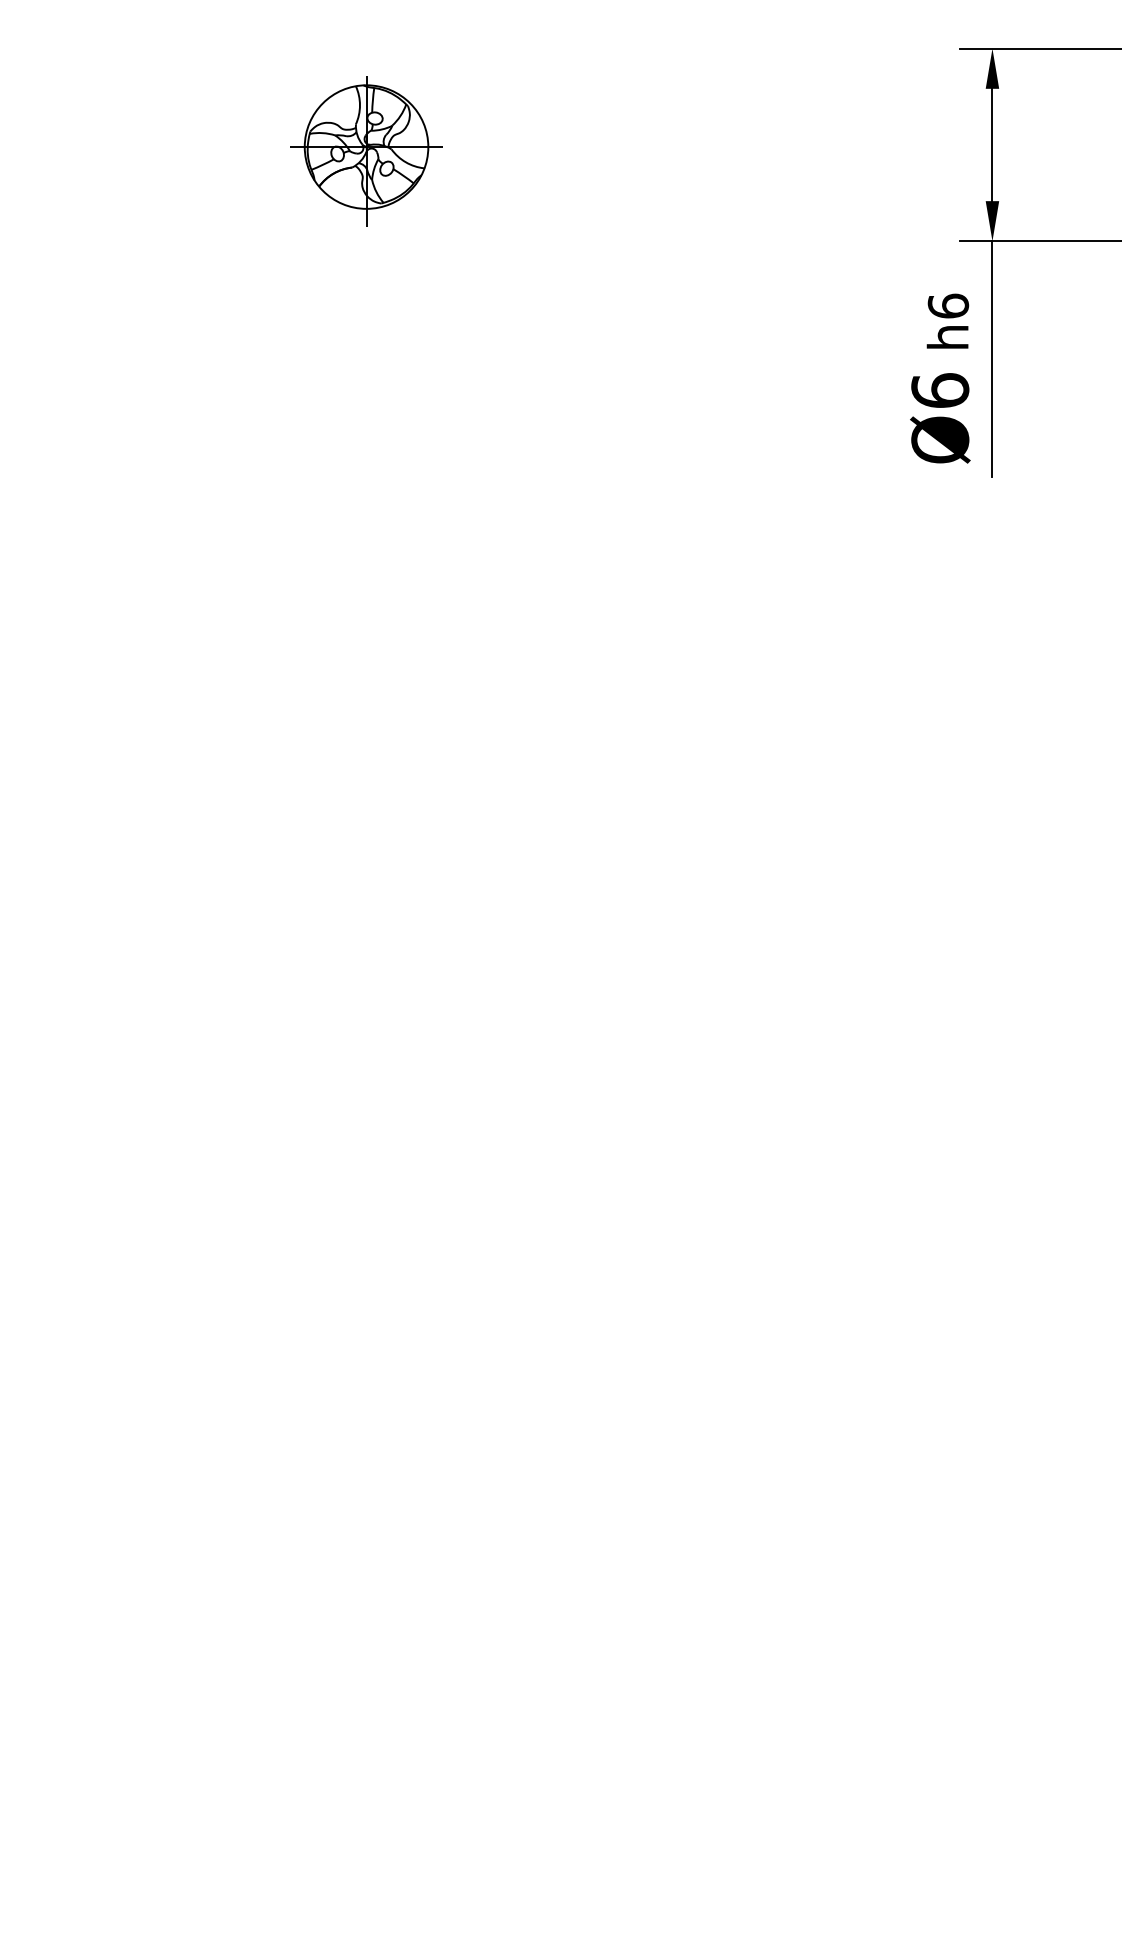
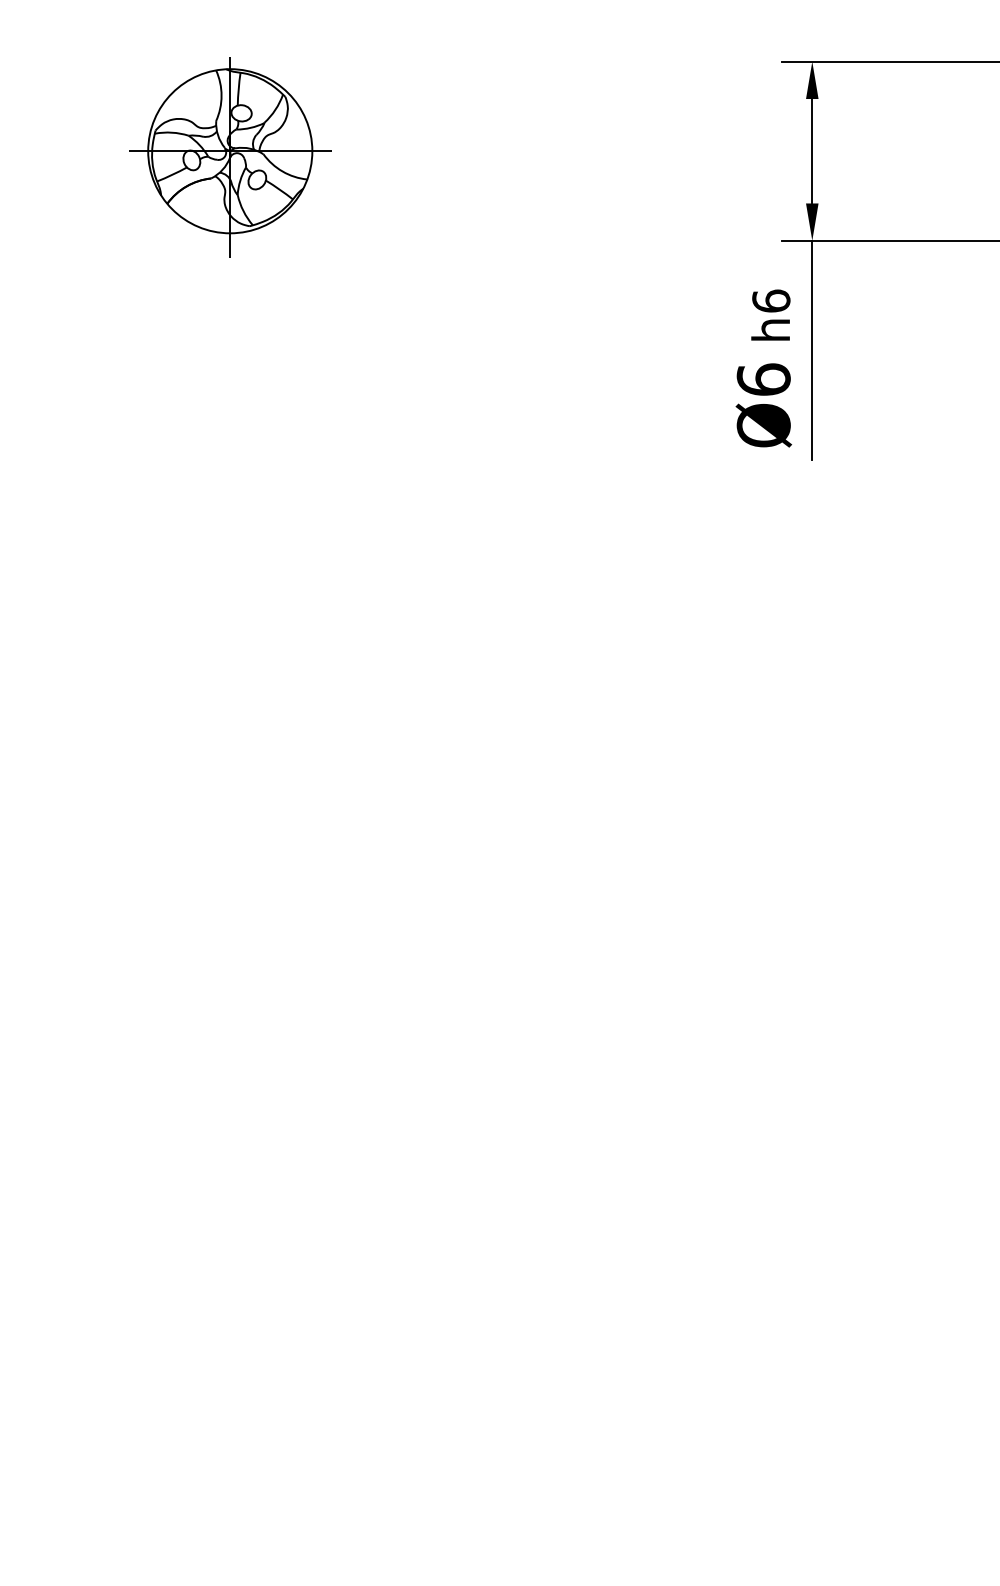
part: (366, 151) -> (230, 157), size x1.43

